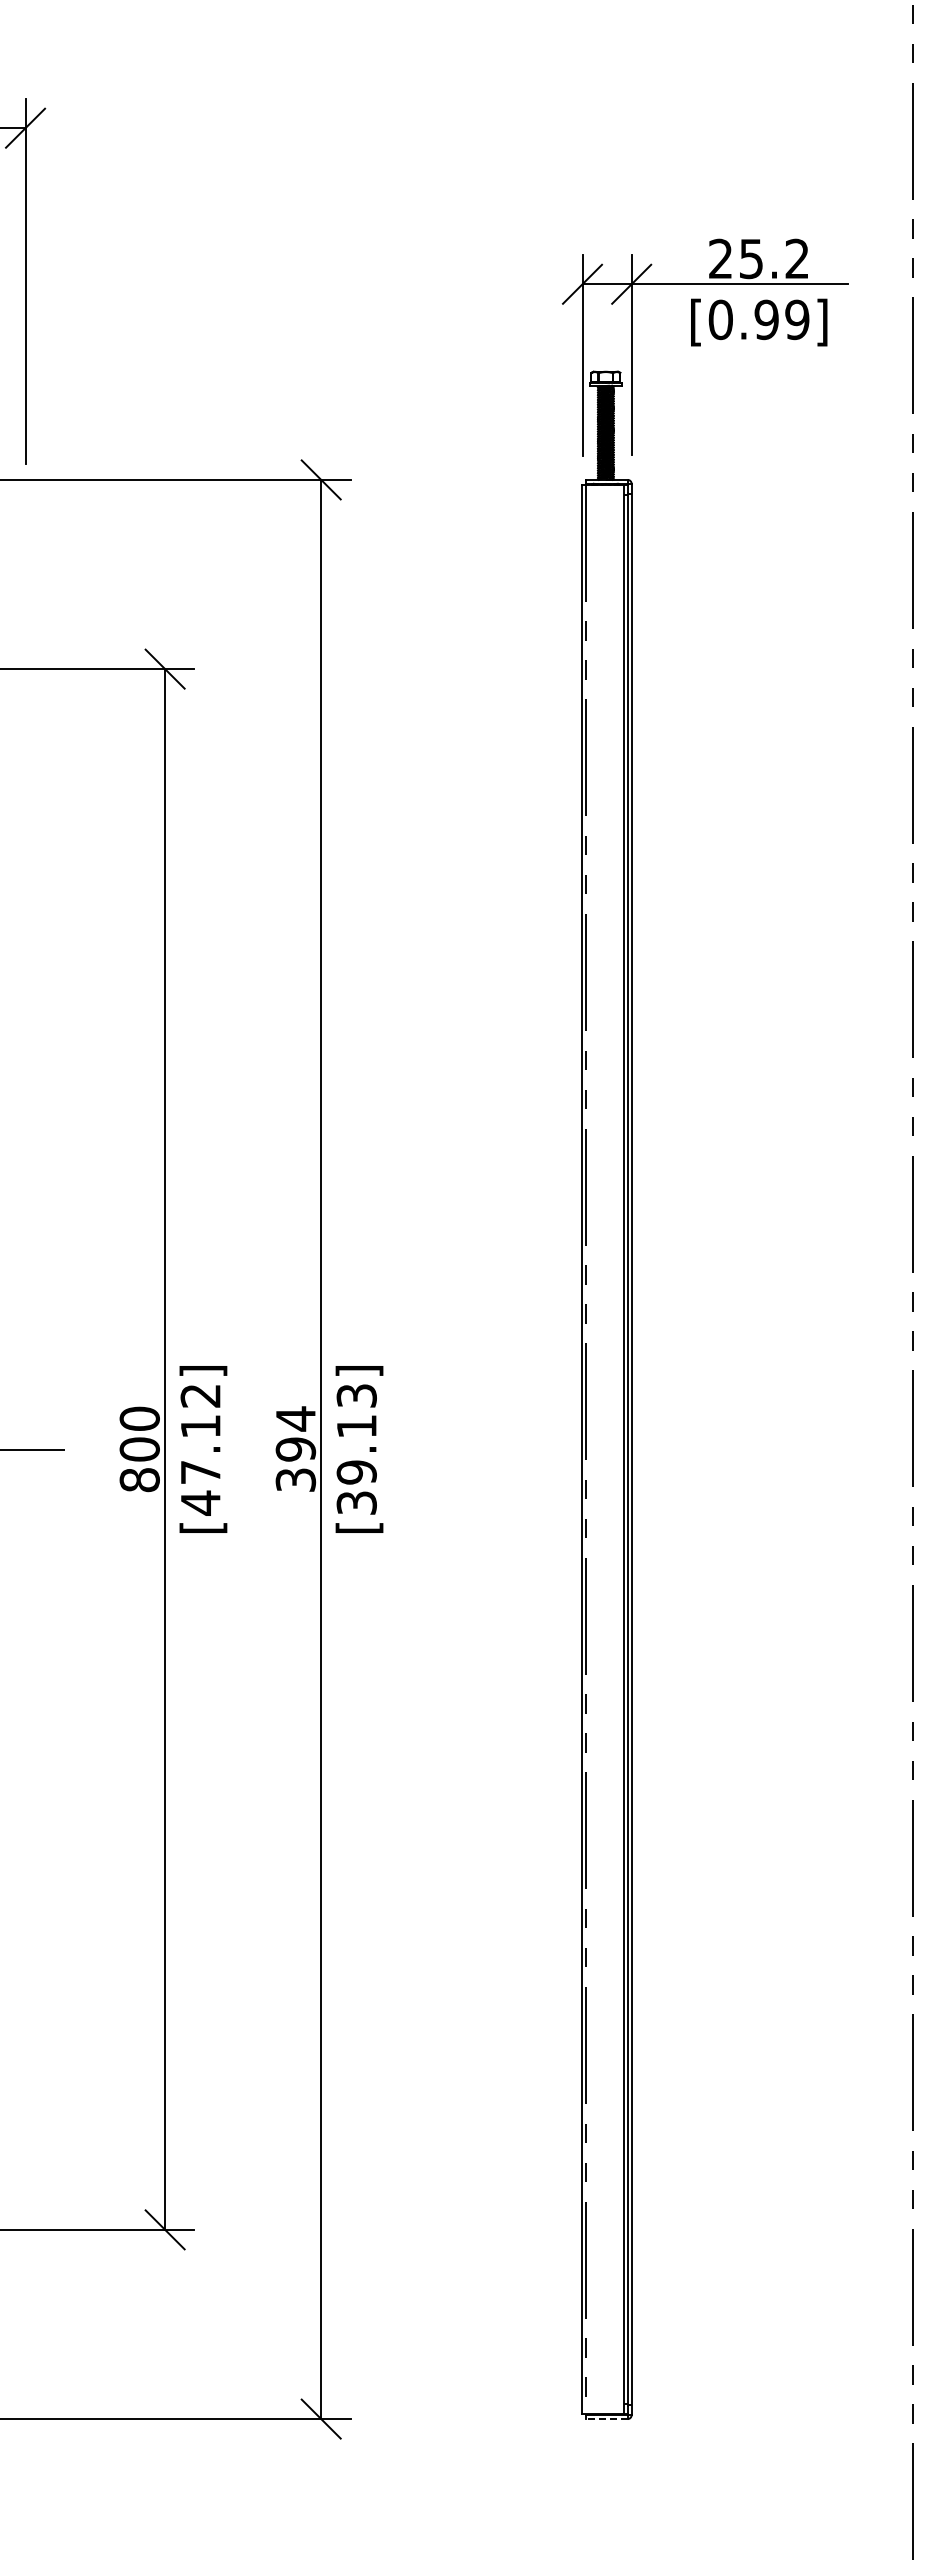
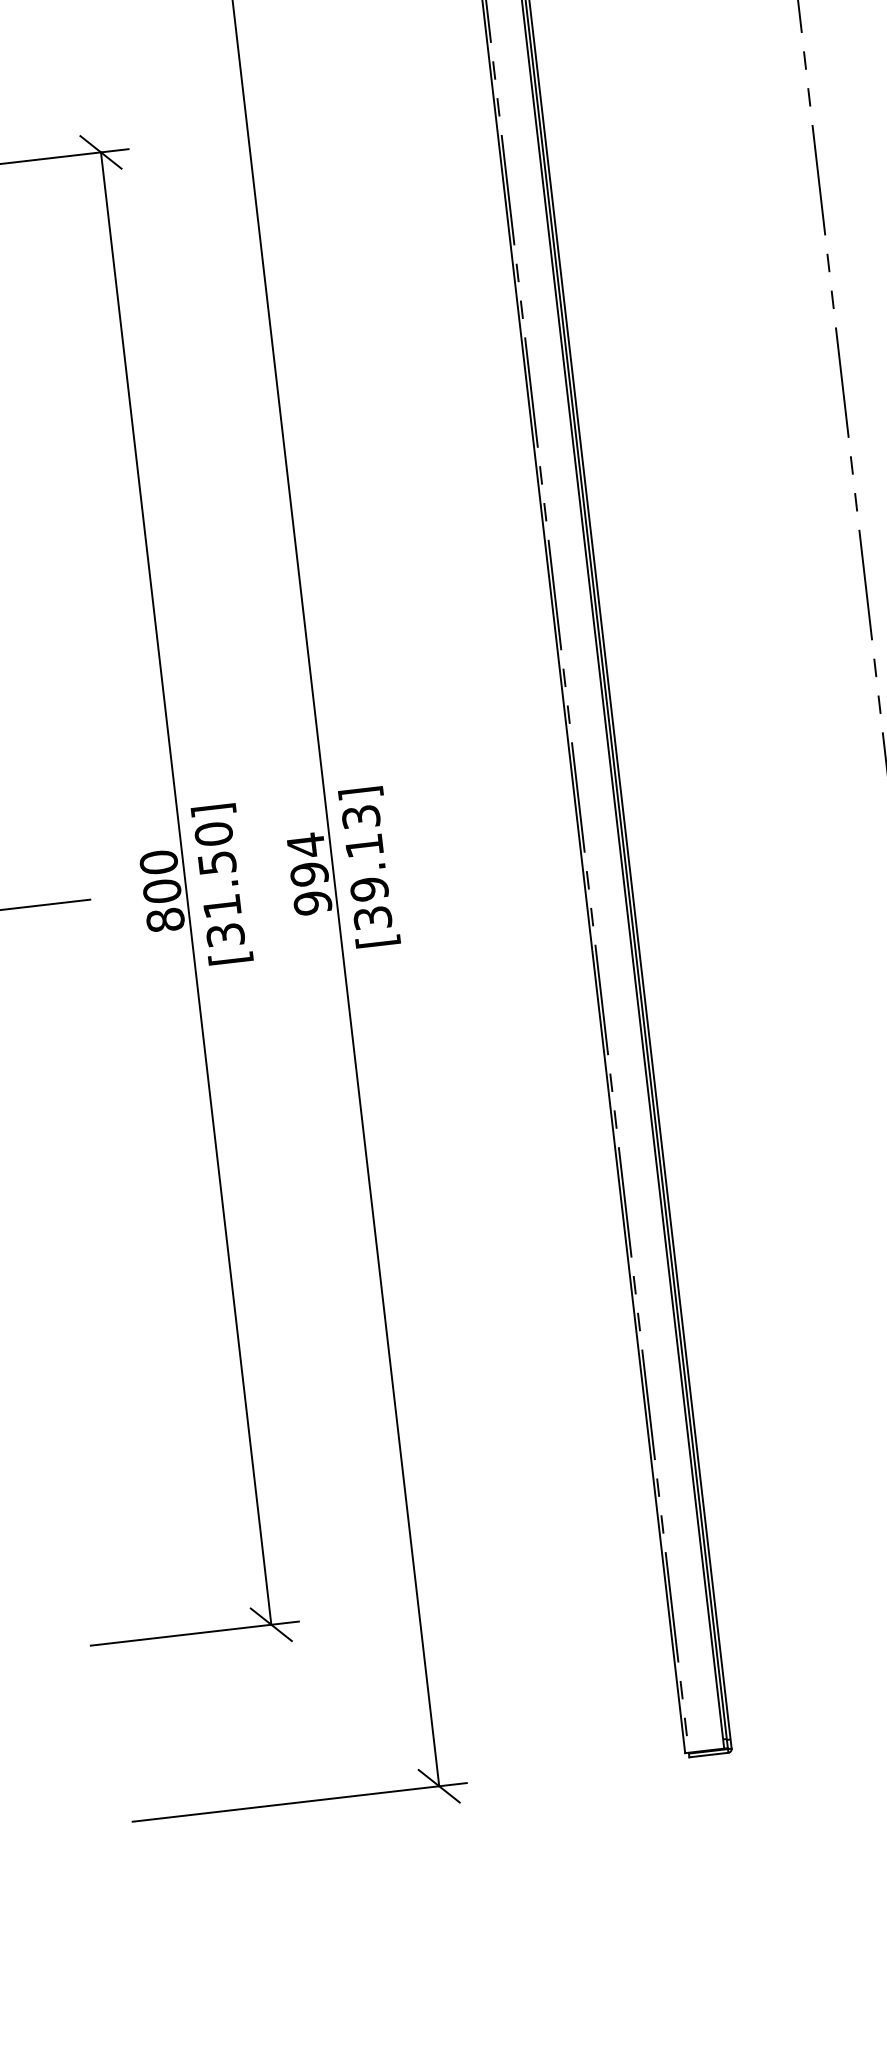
text: (200, 1449) -> (219, 884), [47.12] -> [31.50]
text: (295, 1480) -> (312, 903), 394 -> 994
line: (607, 2419) -> (709, 1755), dashed -> solid

